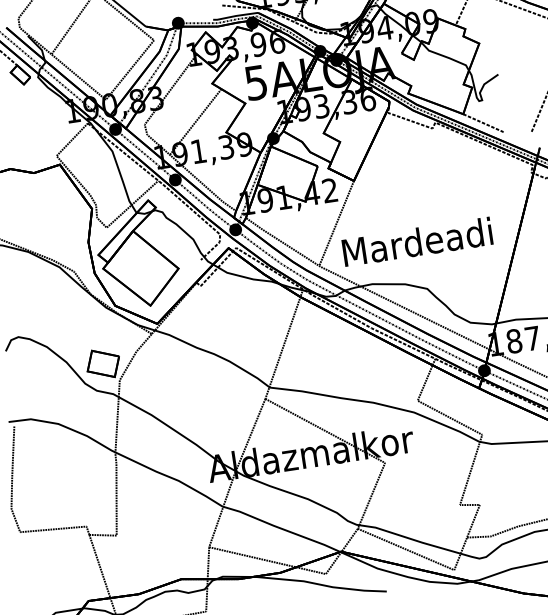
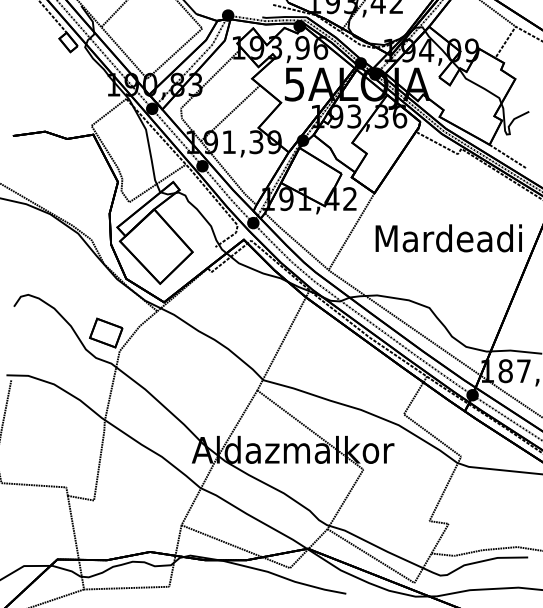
text: (417, 242) -> (448, 238), moved

